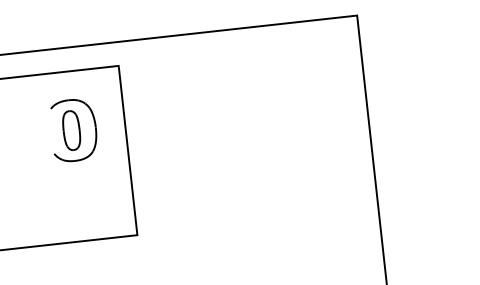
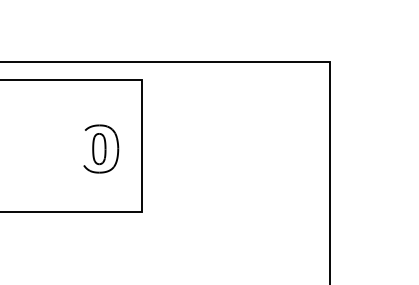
part: (74, 129) -> (101, 148), moved

